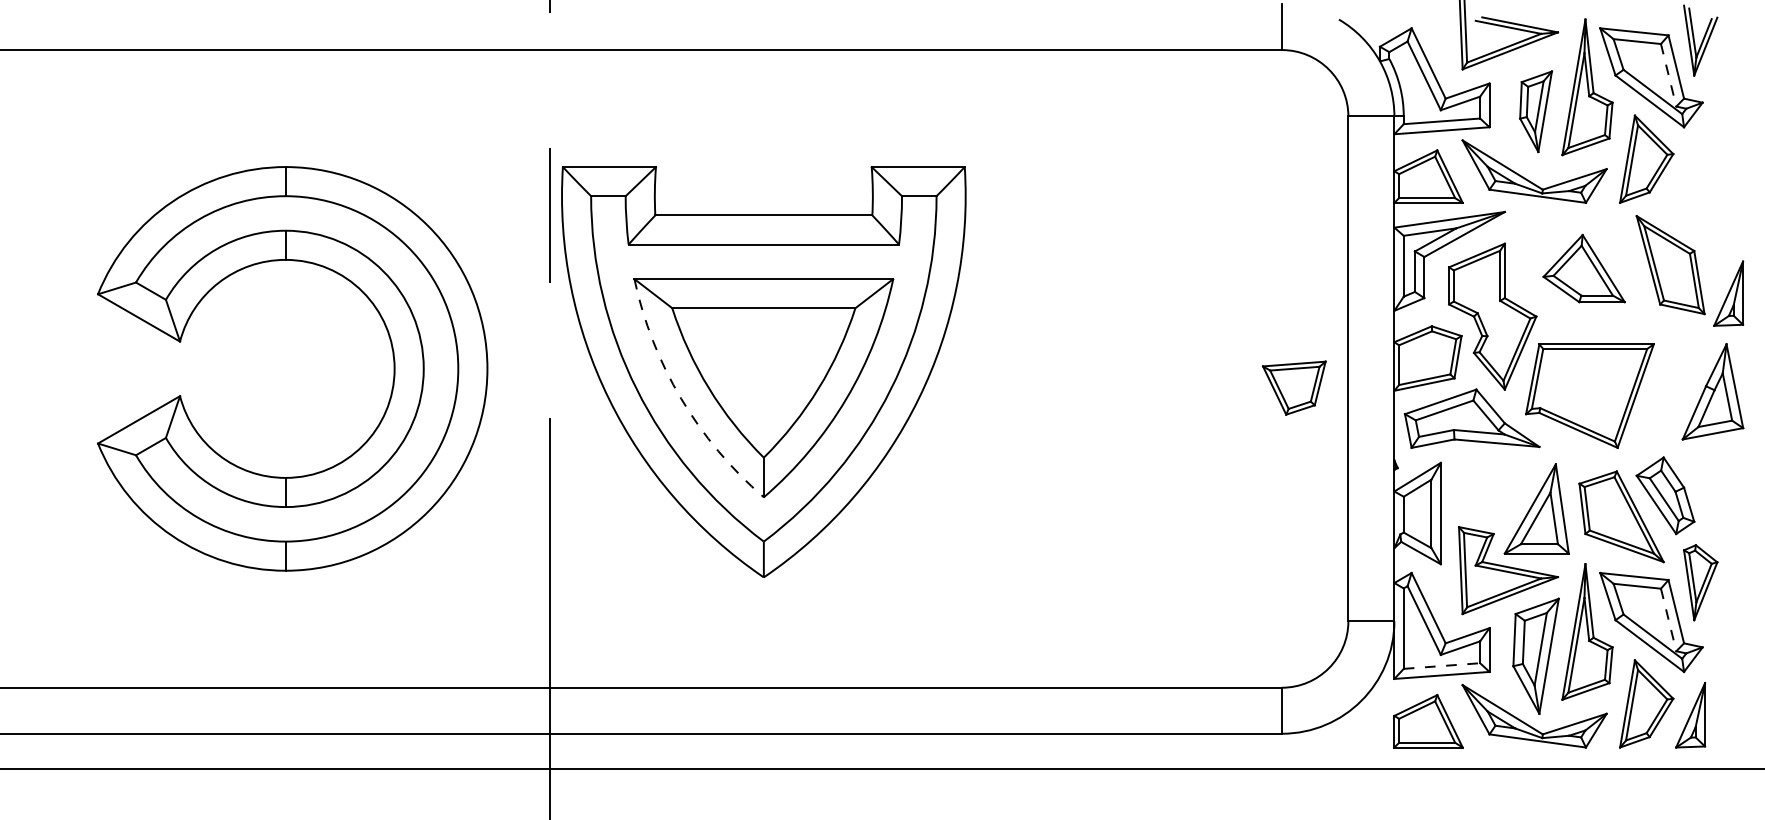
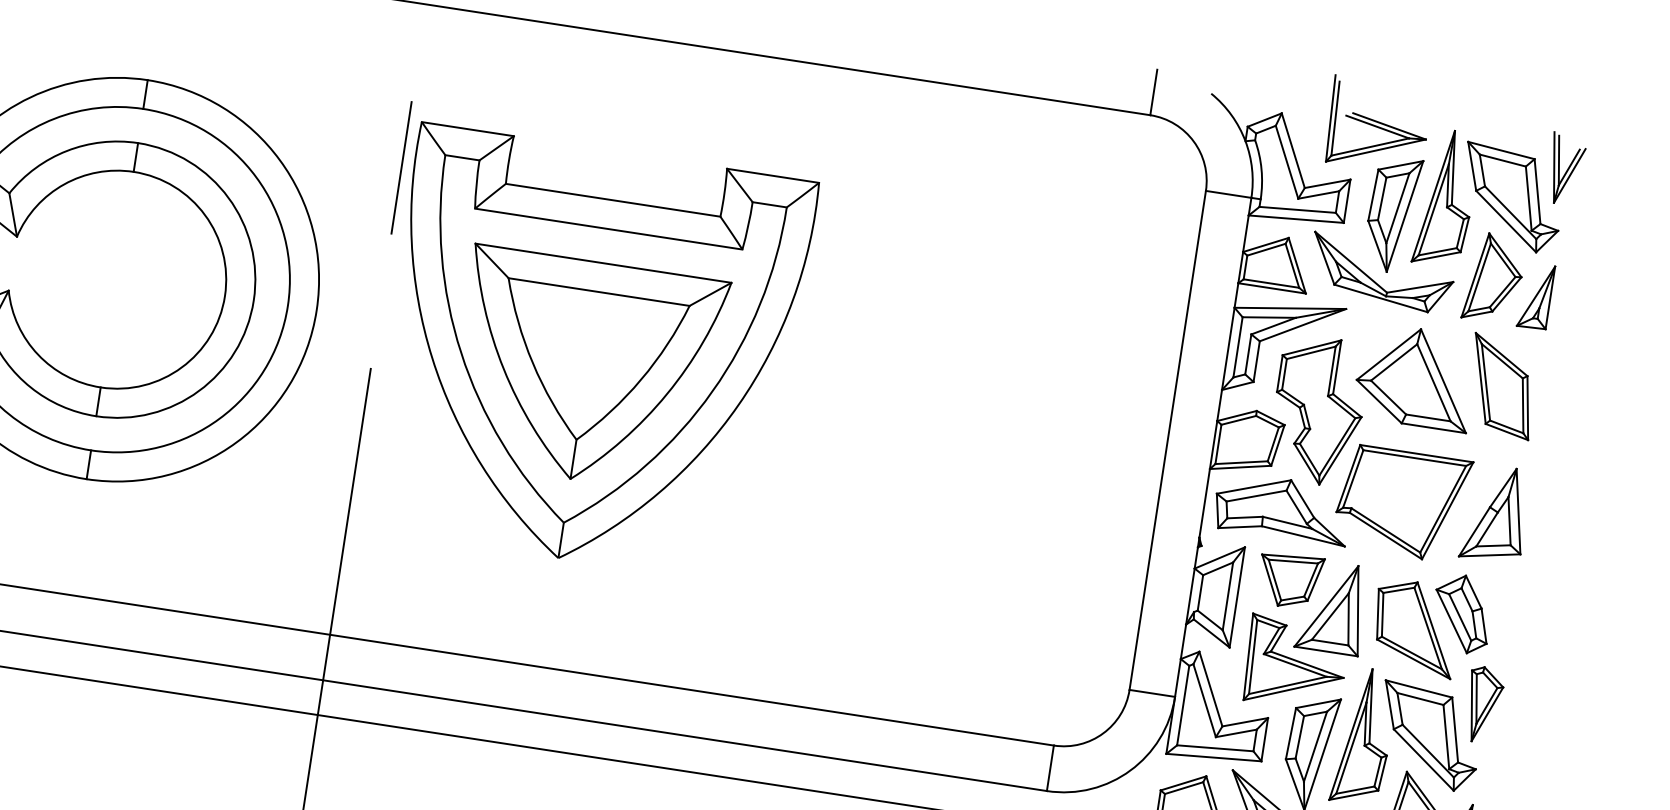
line: (1668, 75) -> (1528, 198), dashed -> solid
part: (1535, 111) -> (1391, 214), size x1.43
part: (1584, 268) -> (1416, 376), size x1.43
part: (1728, 293) -> (1535, 296), moved
part: (1294, 387) -> (1290, 580), moved
part: (1712, 391) -> (1495, 513), moved
arc: (681, 398) -> (504, 368), dashed -> solid
line: (1668, 620) -> (1446, 737), dashed -> solid
line: (1442, 666) -> (1215, 748), dashed -> solid

